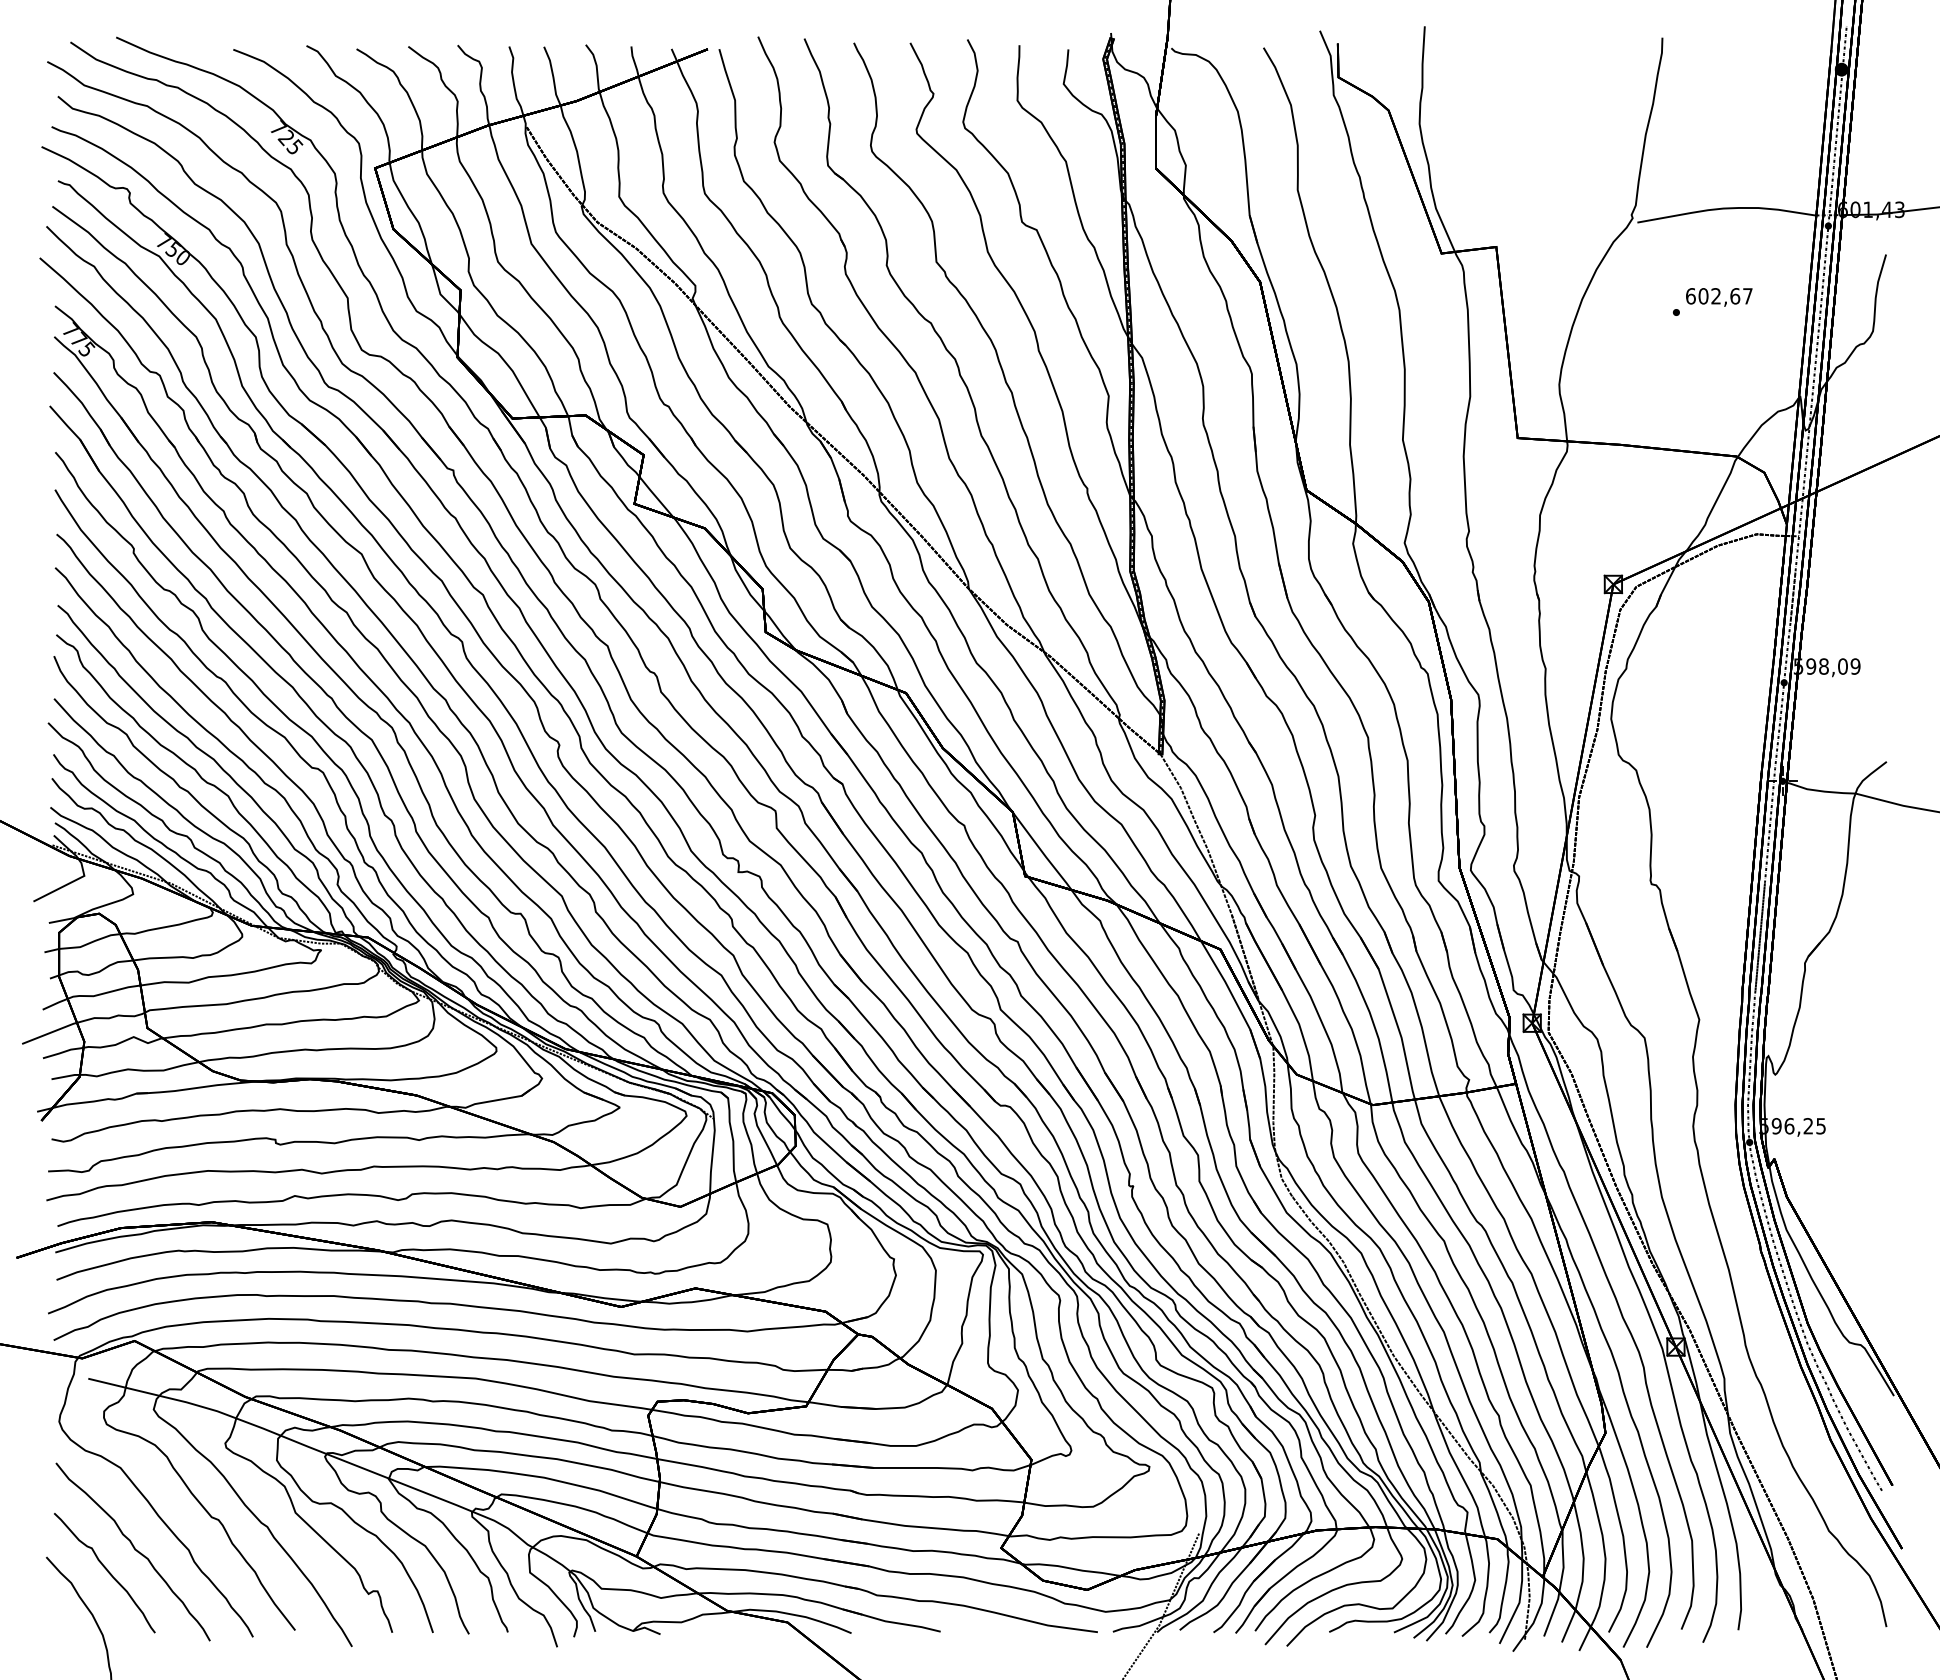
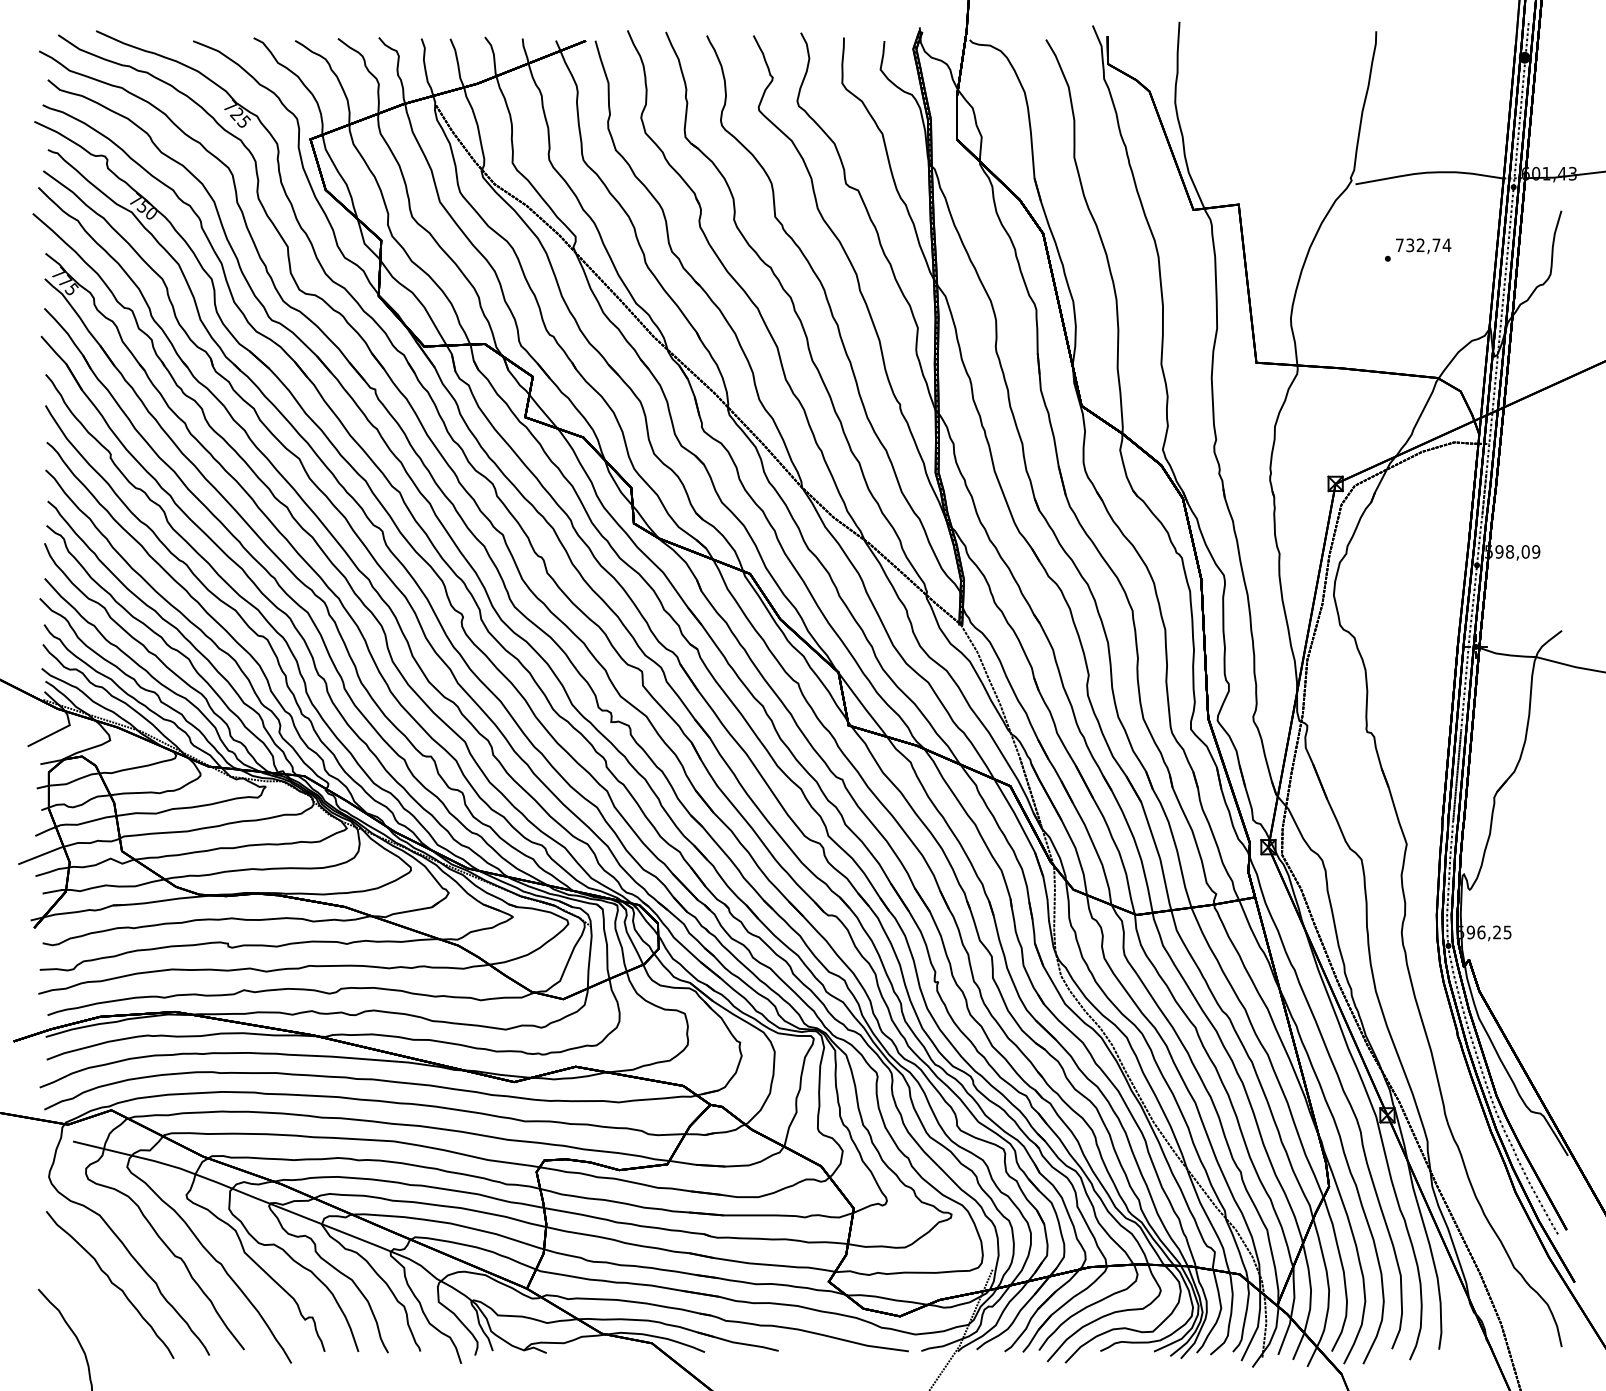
text: (1719, 296) -> (1423, 245), 602,67 -> 732,74
curve: (107, 1572) -> (88, 1301), removed

